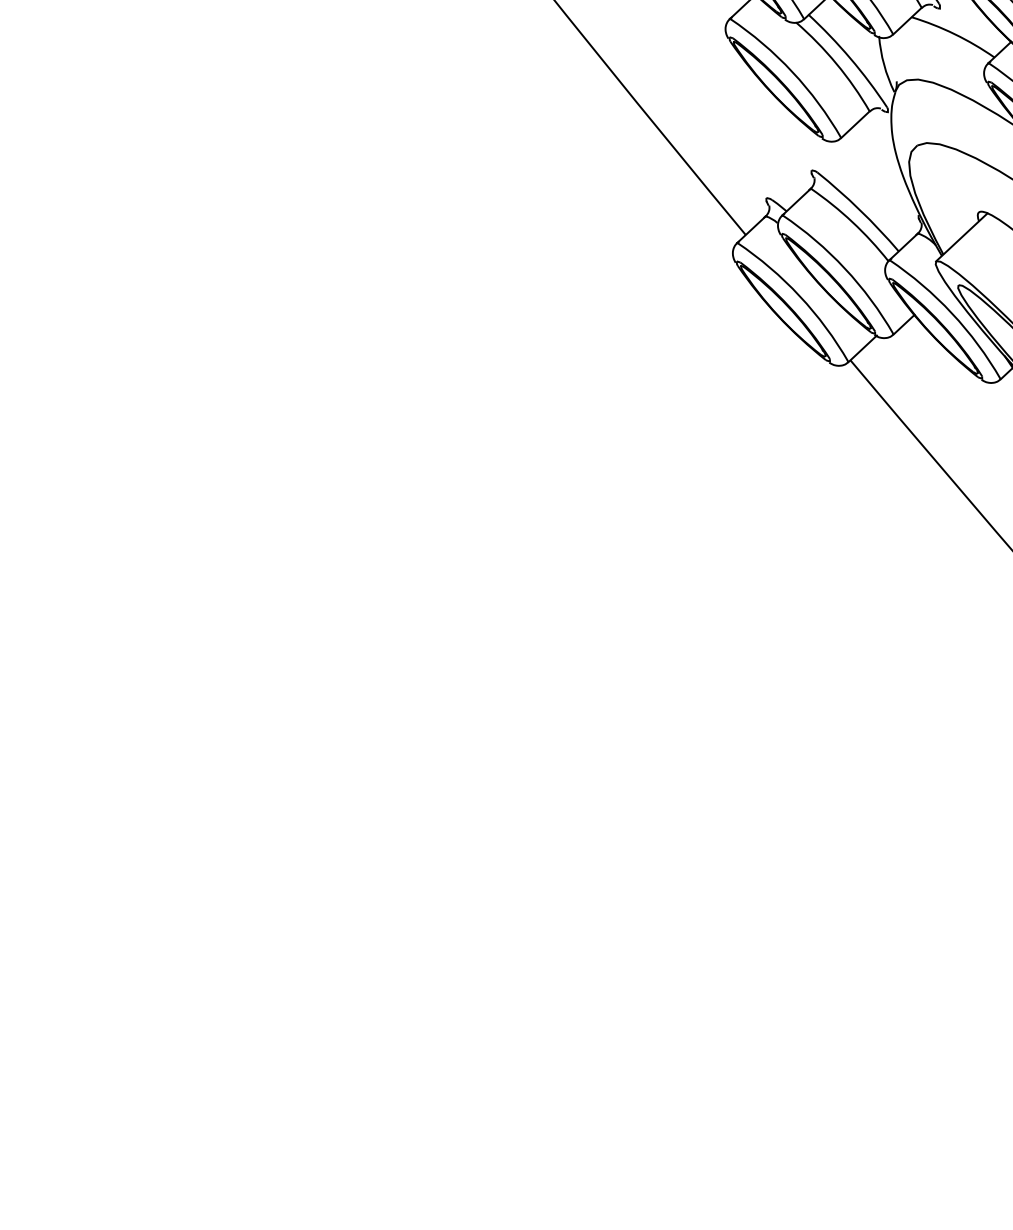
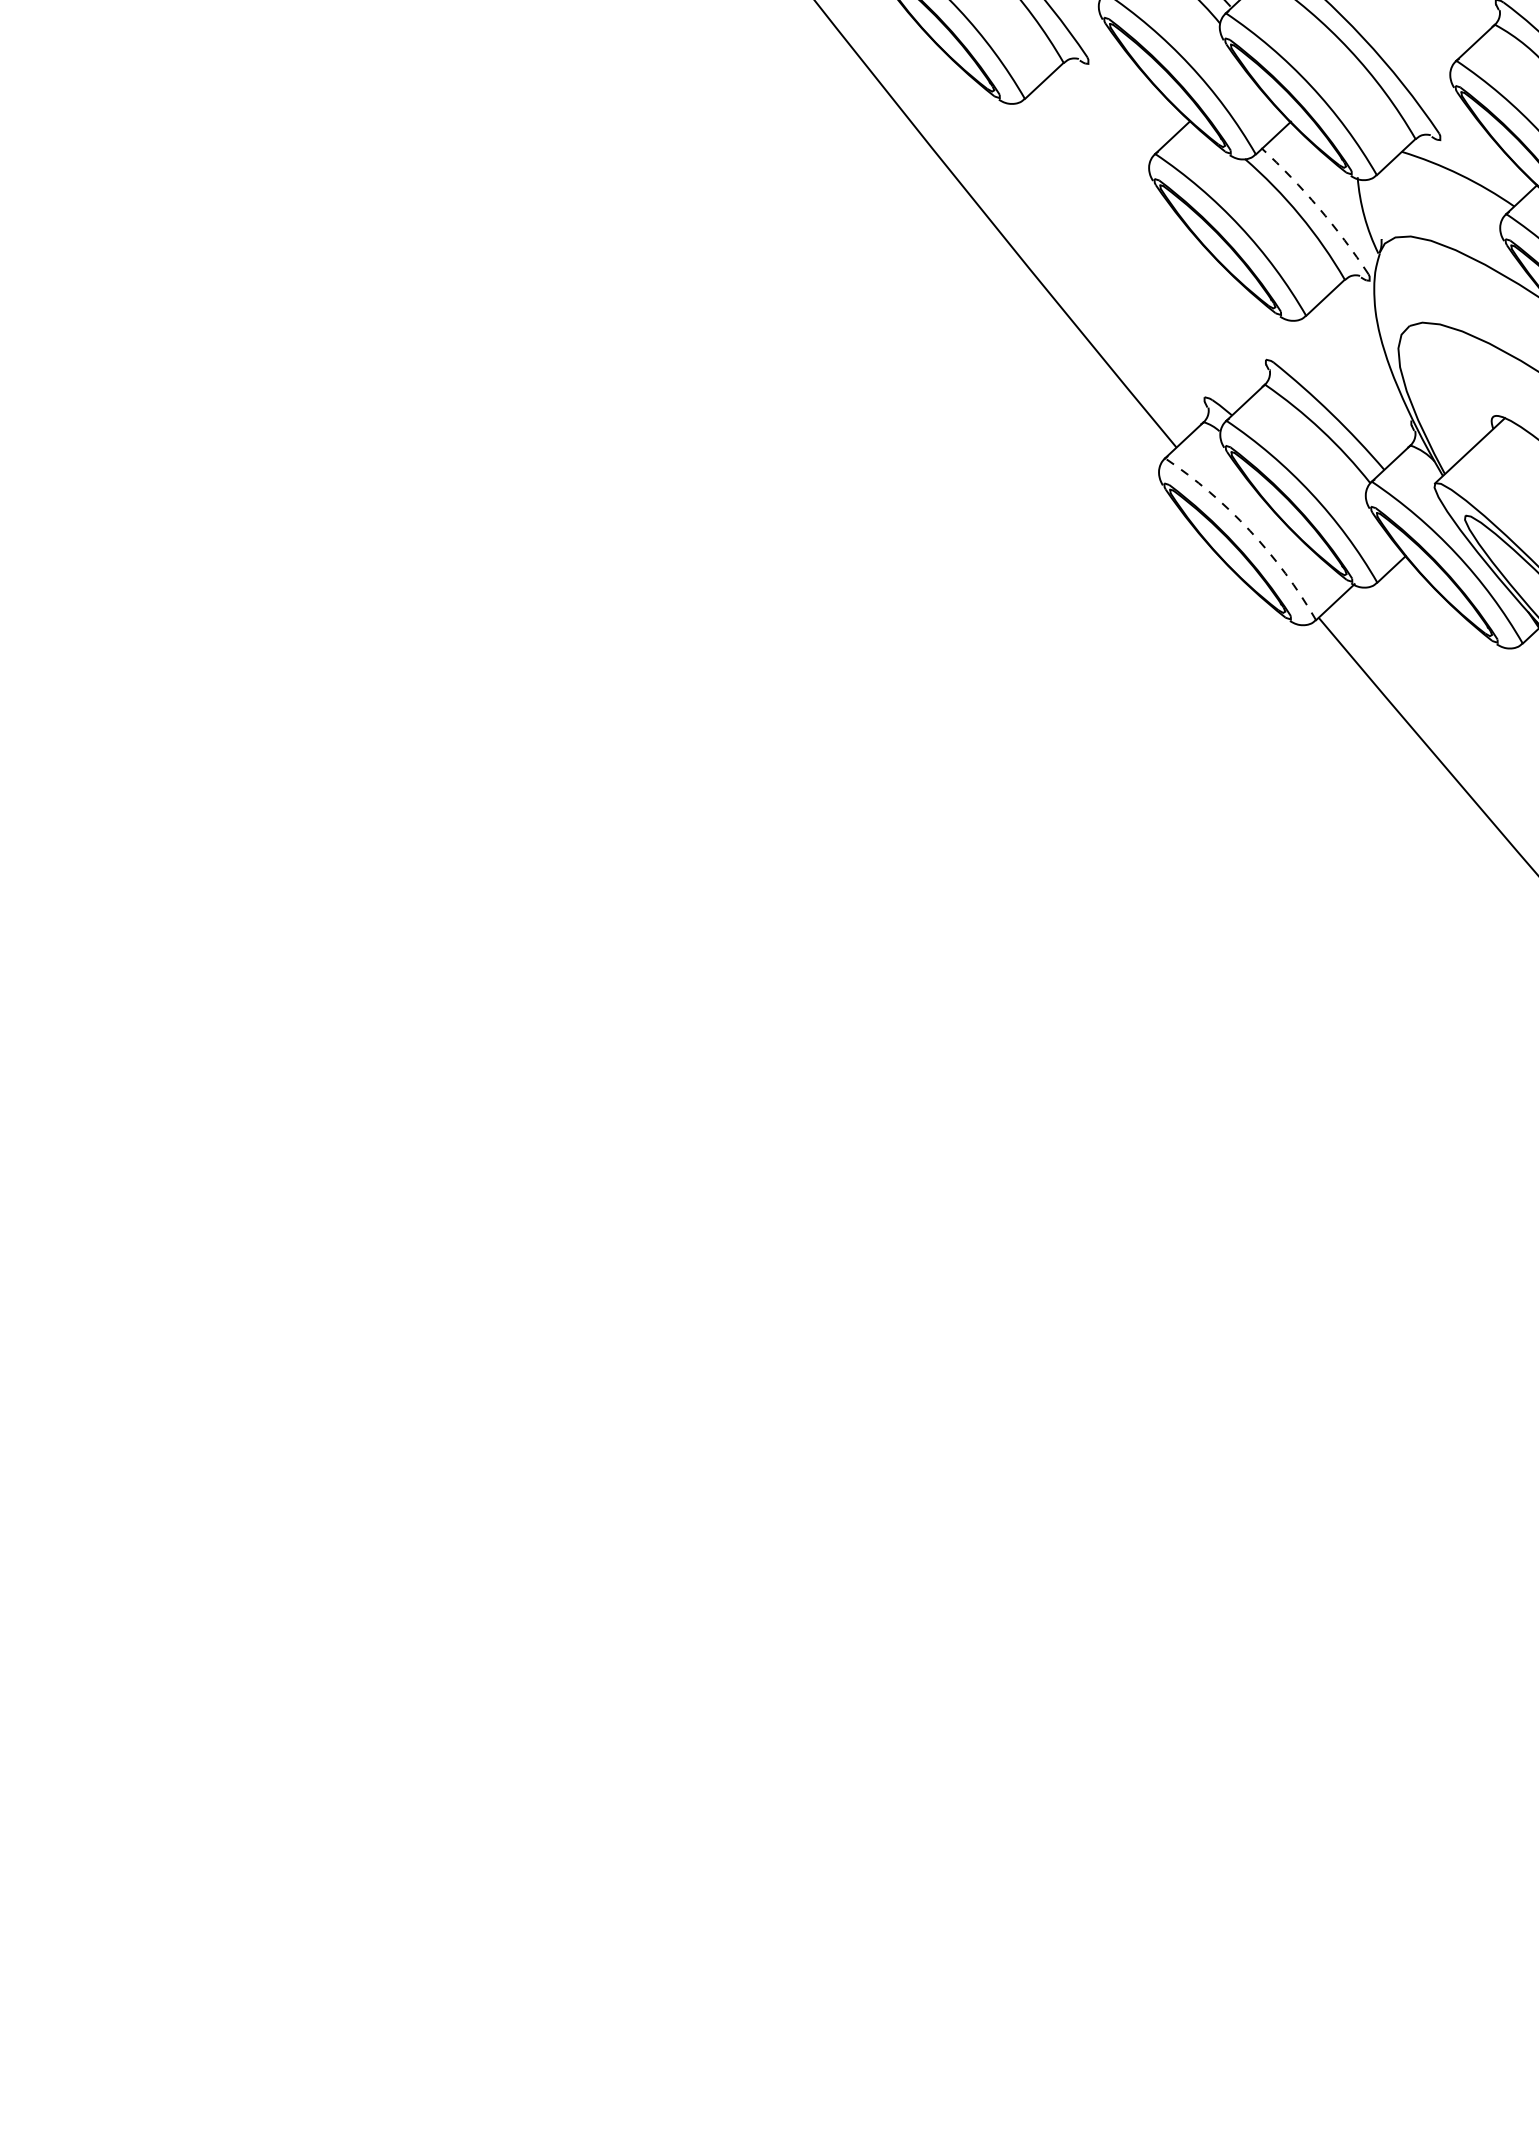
arc: (850, 58) -> (1318, 207), solid -> dashed
arc: (799, 296) -> (1249, 530), solid -> dashed

